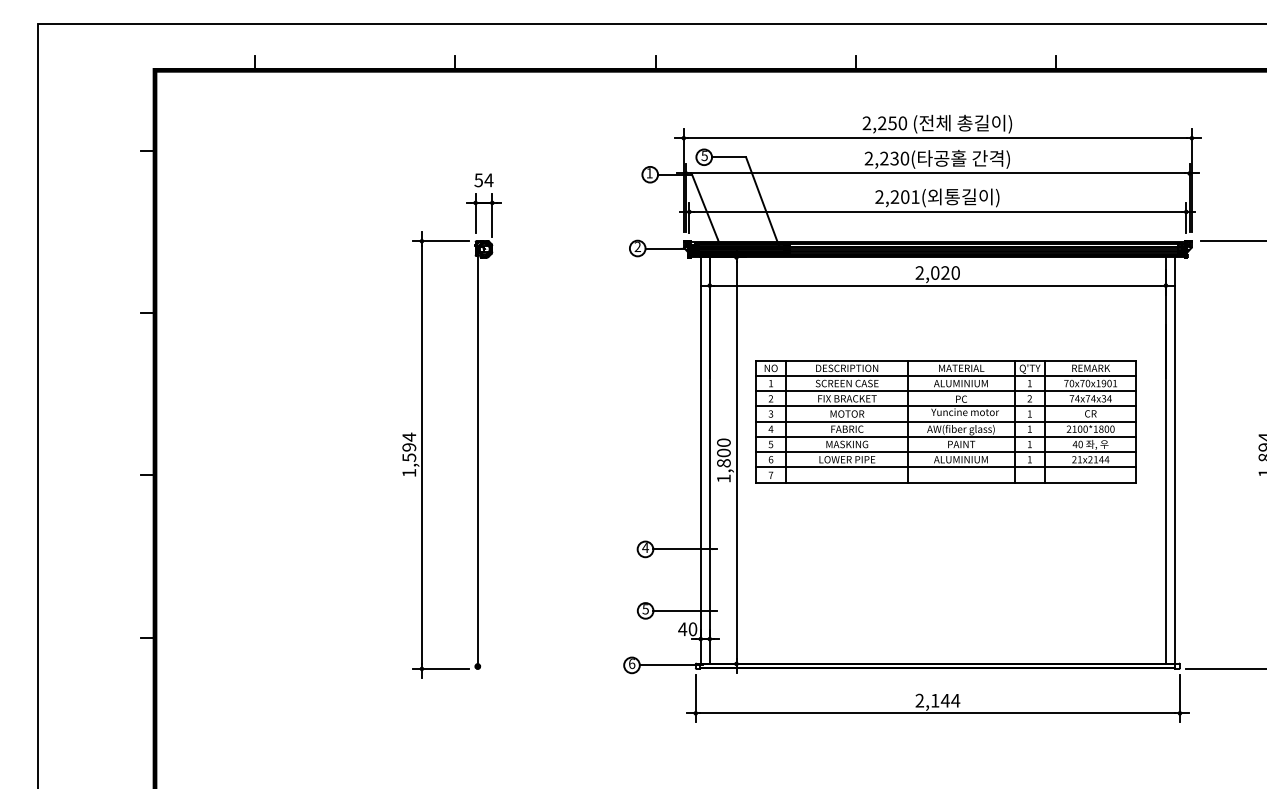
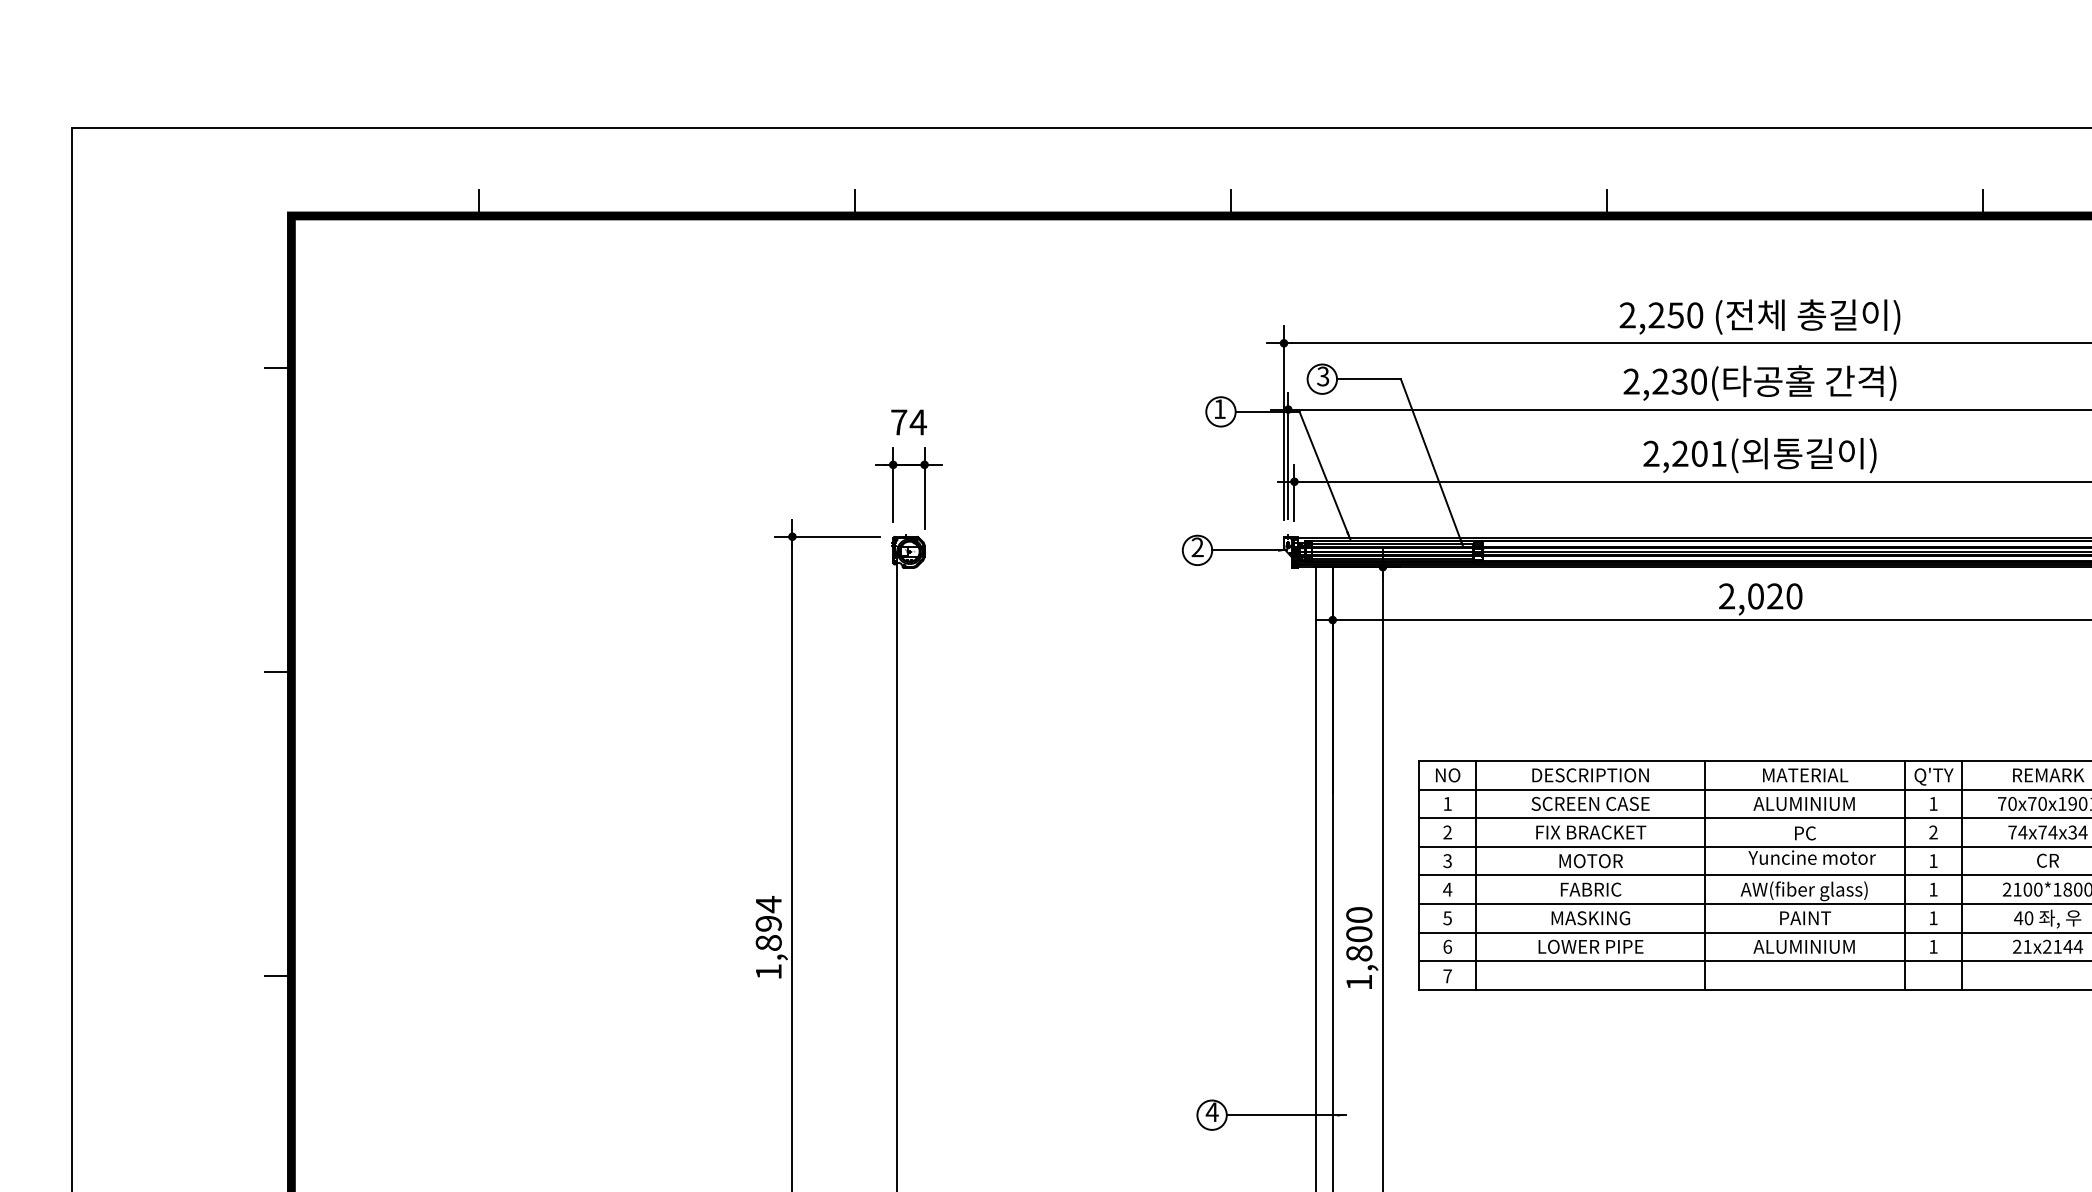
text: (704, 155) -> (1322, 375), 5 -> 3
text: (478, 180) -> (898, 422), 54 -> 74
text: (409, 457) -> (769, 942), 1,594 -> 1,894

